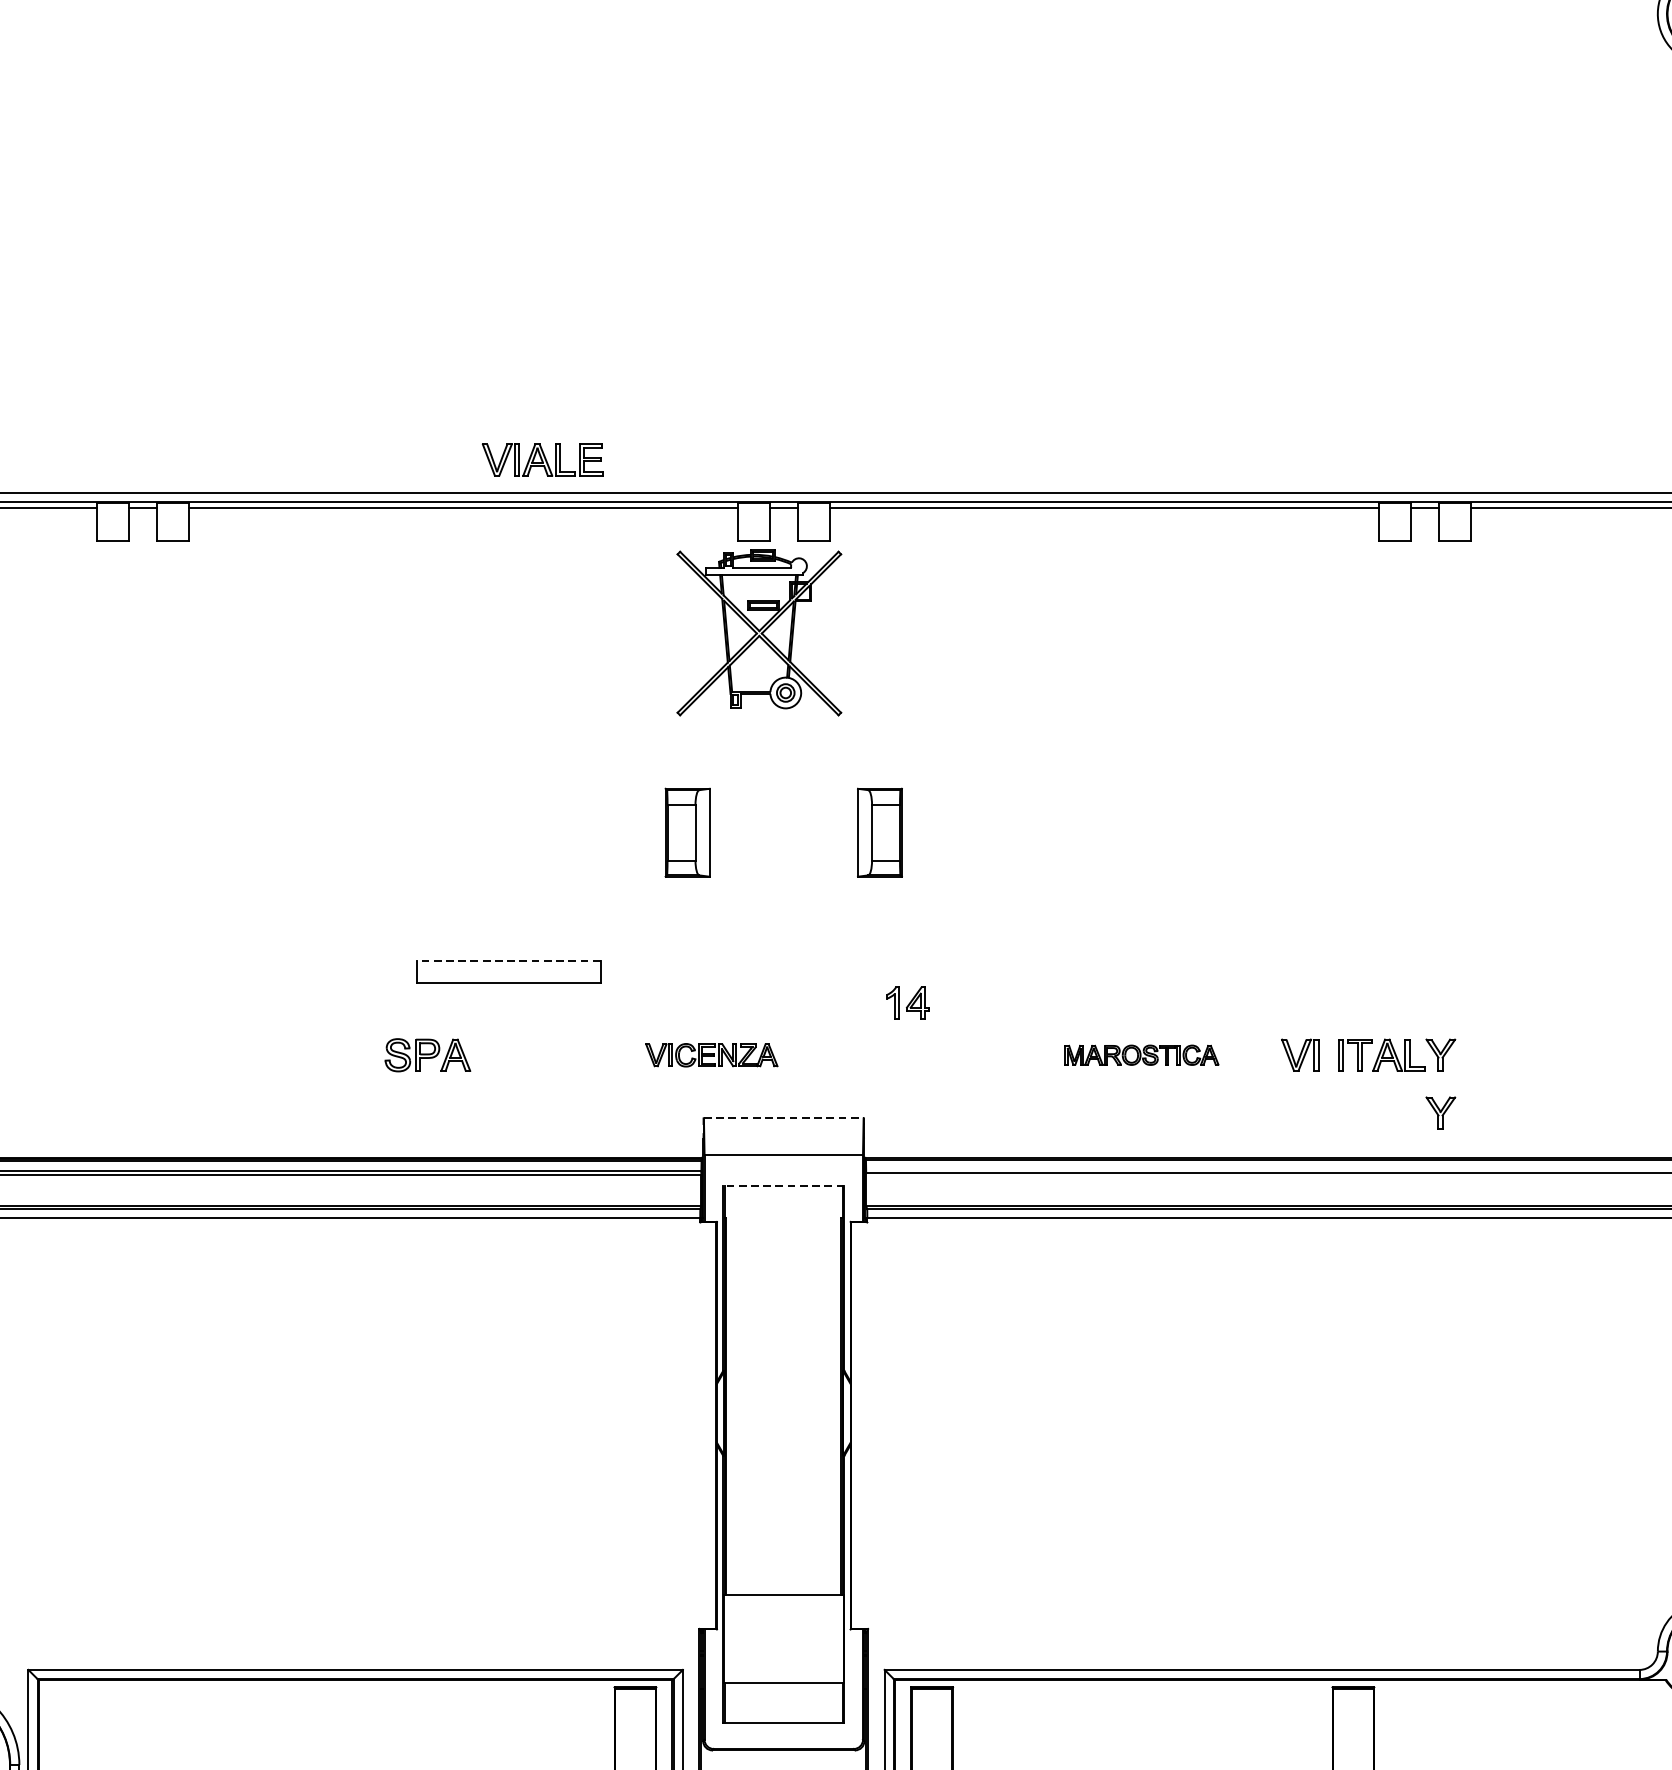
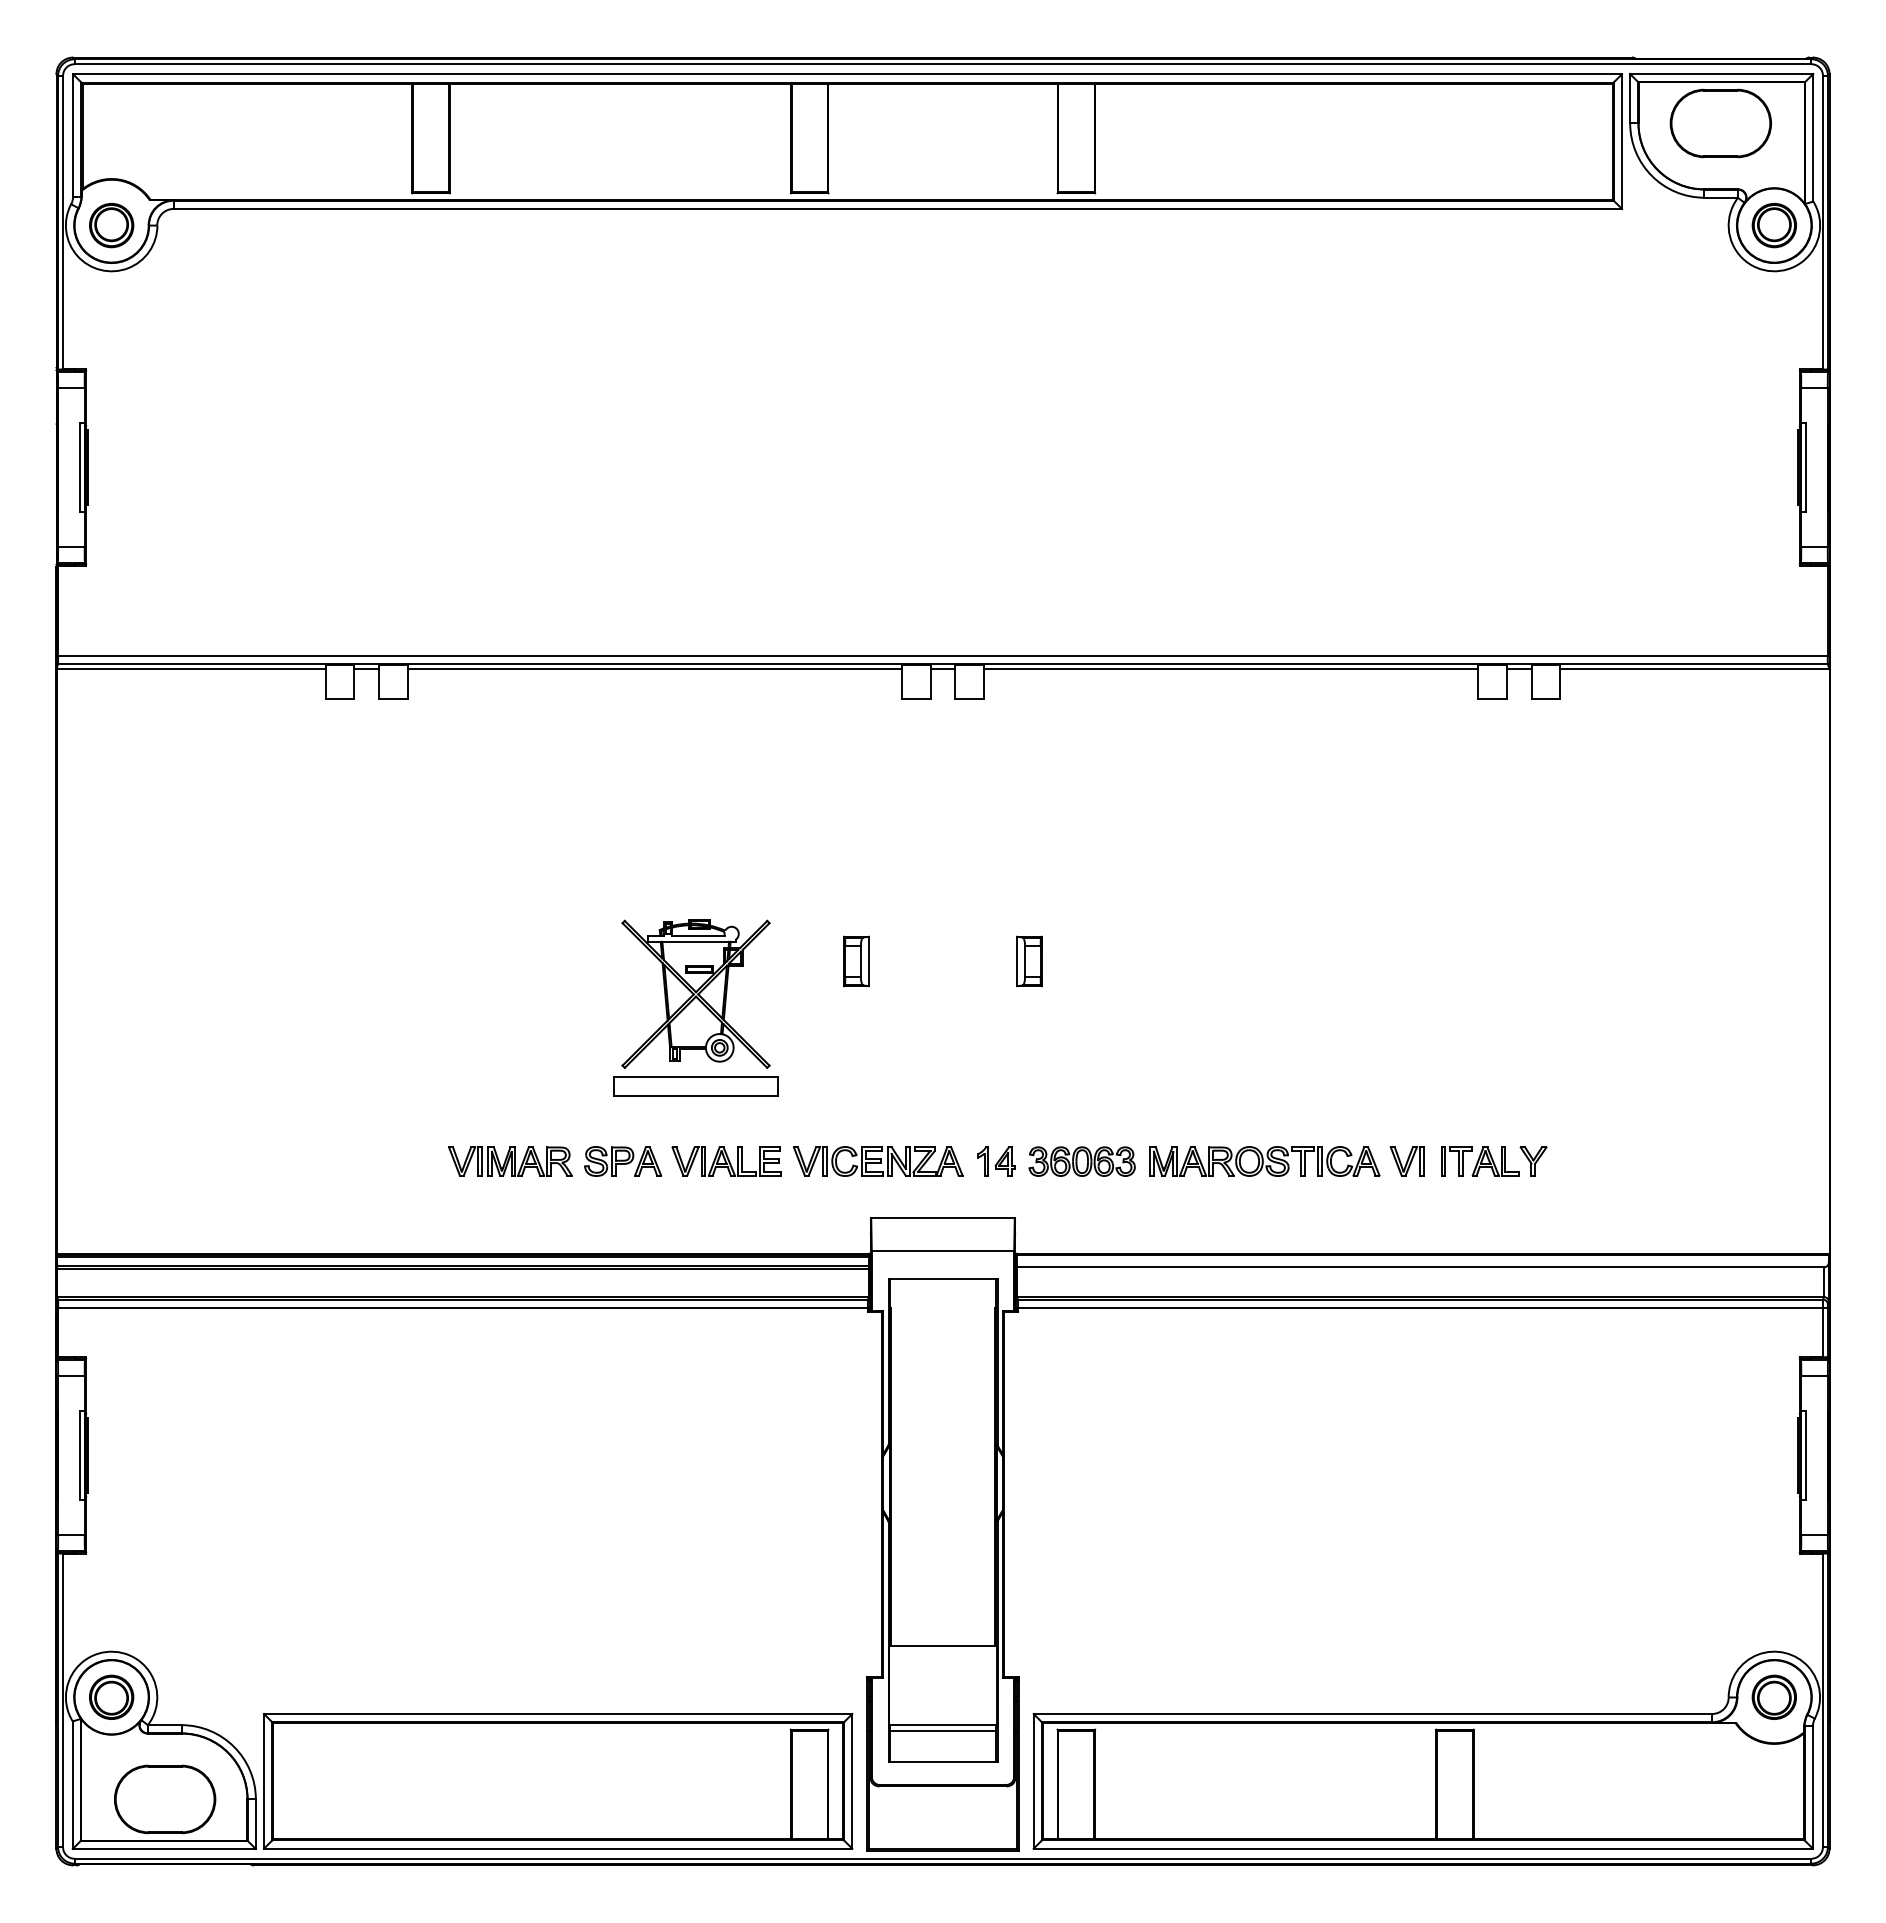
part: (542, 460) -> (726, 1161), moved
part: (758, 632) -> (695, 993), moved
part: (687, 832) -> (856, 961), size x0.62
part: (880, 832) -> (1029, 961), size x0.62
line: (508, 960) -> (695, 1076), dashed -> solid
part: (907, 1002) -> (996, 1161), moved
part: (302, 1055) -> (510, 1161), added
part: (712, 1055) -> (878, 1161), size x1.43
part: (937, 1055) -> (1081, 1161), added
part: (1141, 1055) -> (1264, 1161), size x1.67
part: (1440, 1113) -> (1533, 1213), removed
line: (784, 1118) -> (943, 1218), dashed -> solid
line: (784, 1186) -> (943, 1279), dashed -> solid
line: (783, 1689) -> (942, 1731), added

